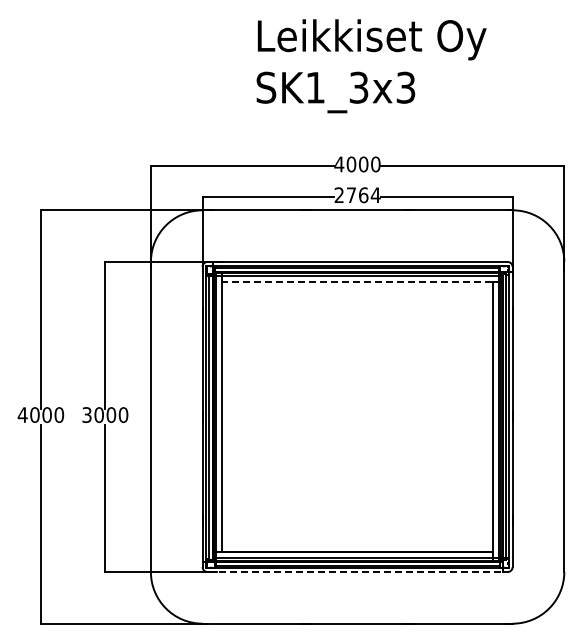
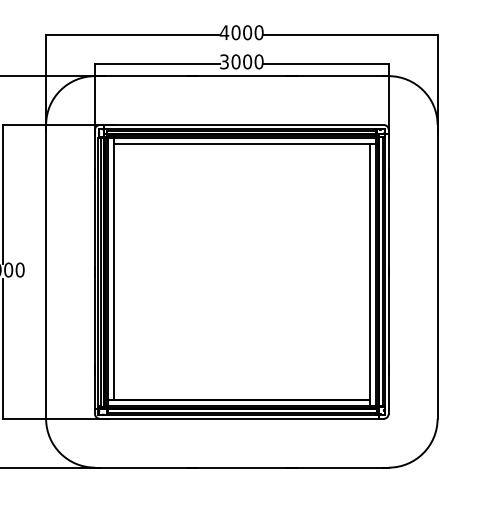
text: (357, 195) -> (241, 62), 2764 -> 3000
line: (362, 281) -> (246, 143), dashed -> solid
line: (355, 572) -> (239, 419), dashed -> solid

